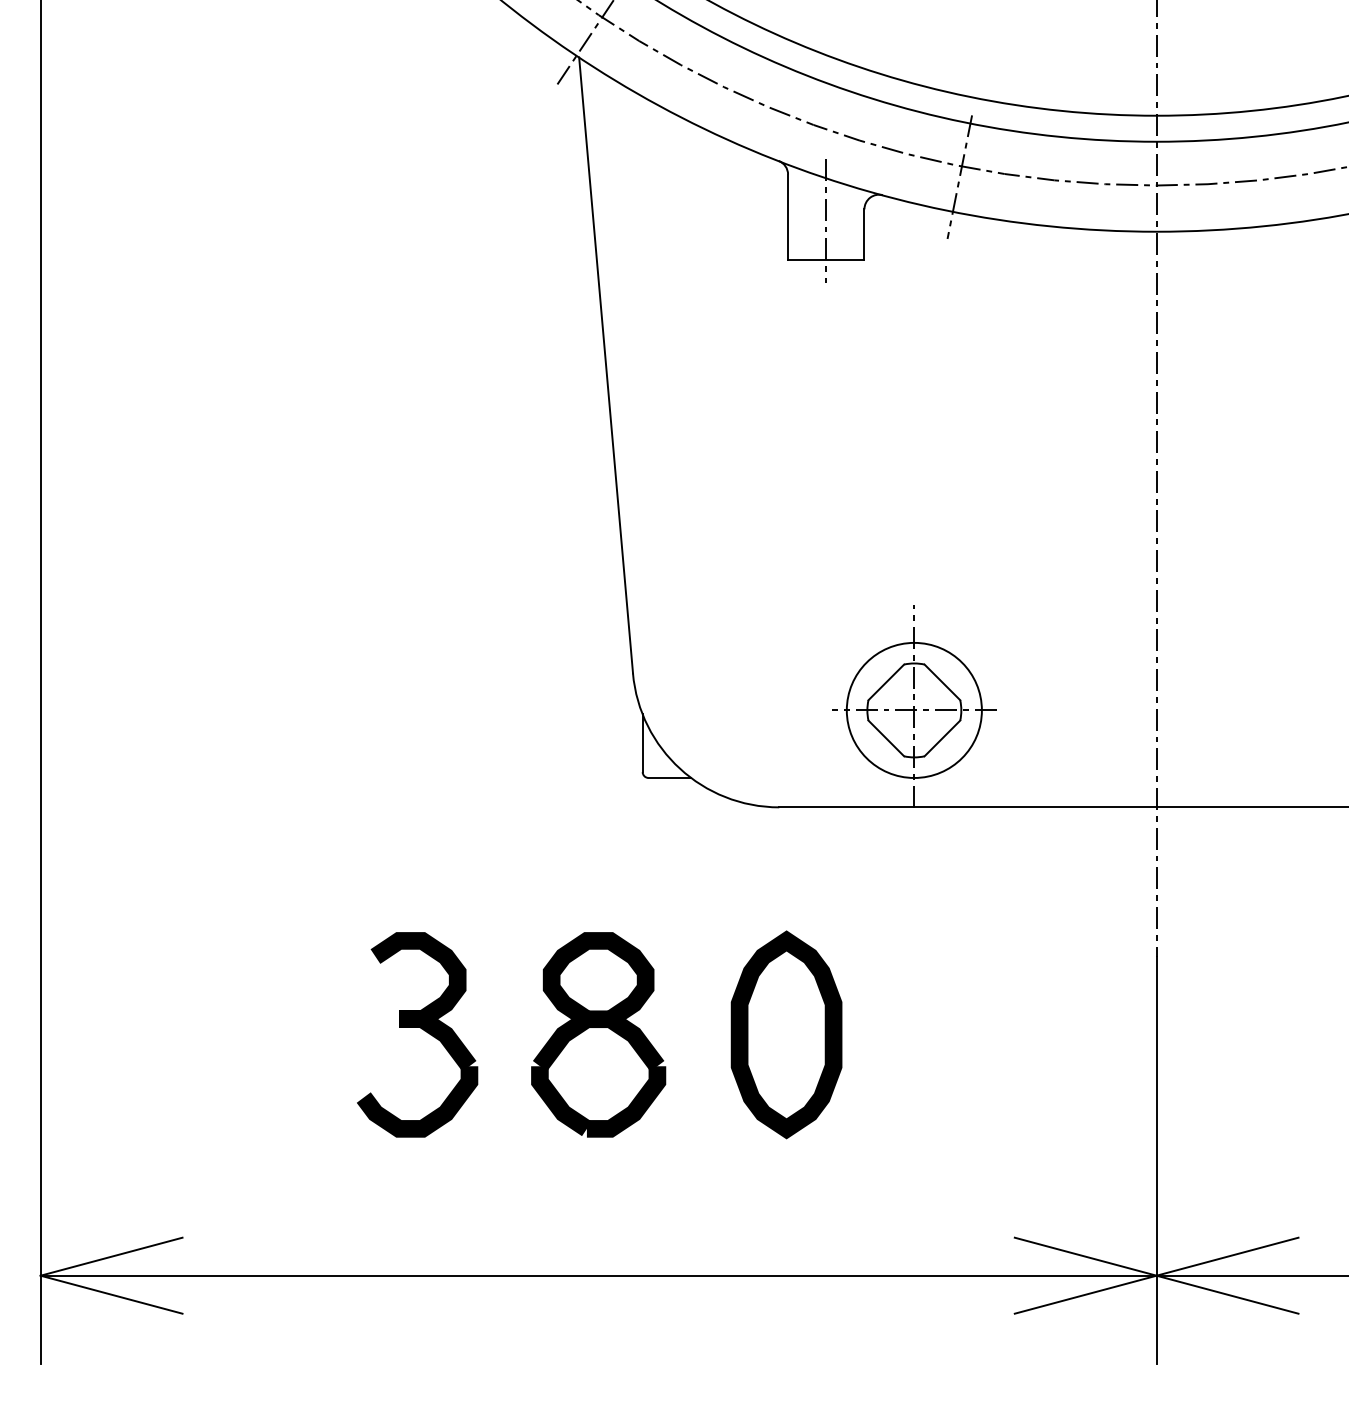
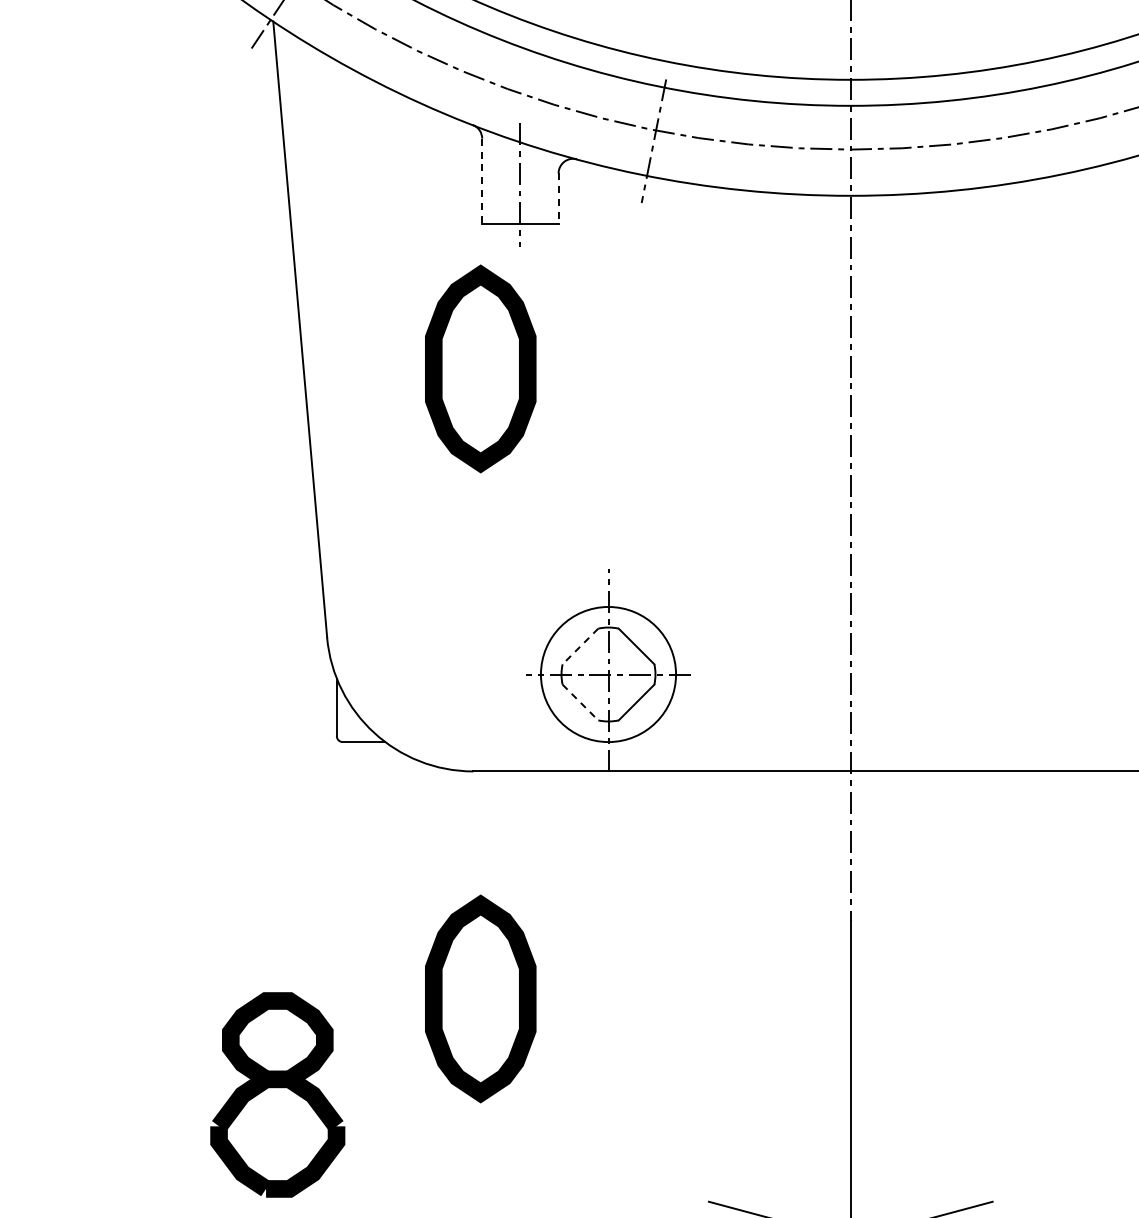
line: (788, 217) -> (482, 181), solid -> dashed
line: (864, 235) -> (558, 199), solid -> dashed
part: (786, 404) -> (480, 368), added
line: (885, 682) -> (579, 646), solid -> dashed
line: (886, 738) -> (580, 702), solid -> dashed
part: (421, 1029) -> (115, 993), removed
part: (598, 1034) -> (277, 1094), moved

